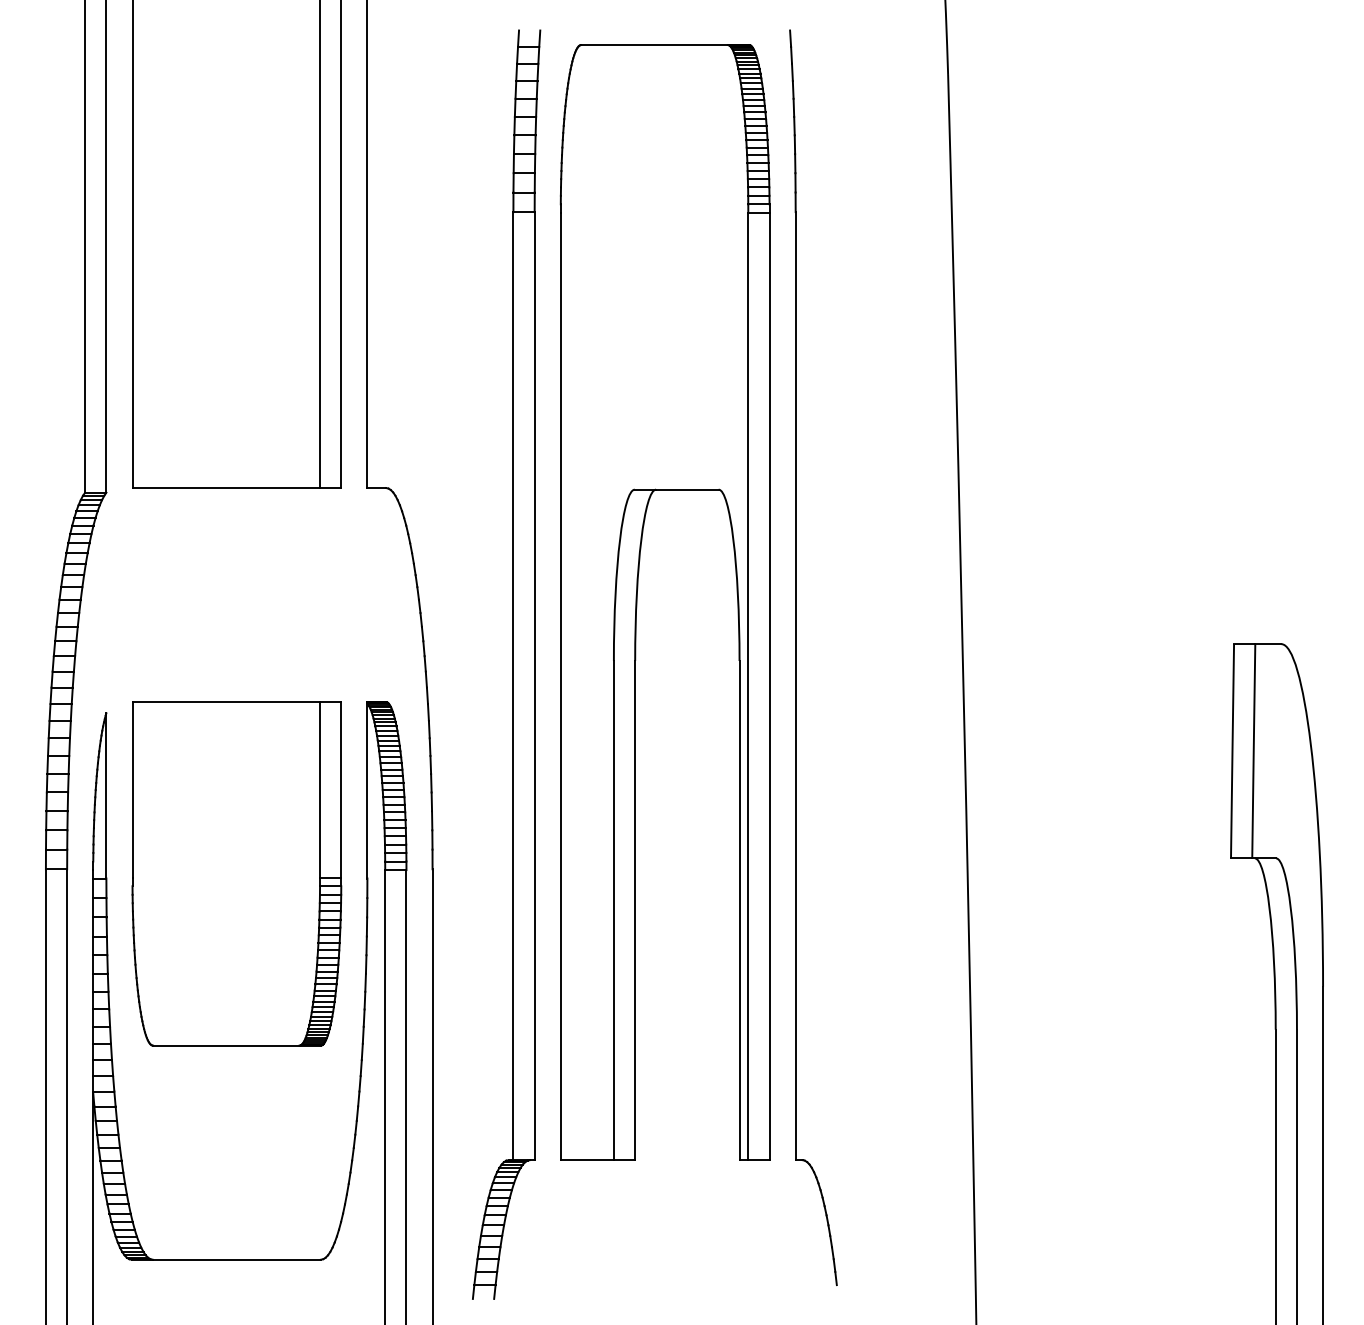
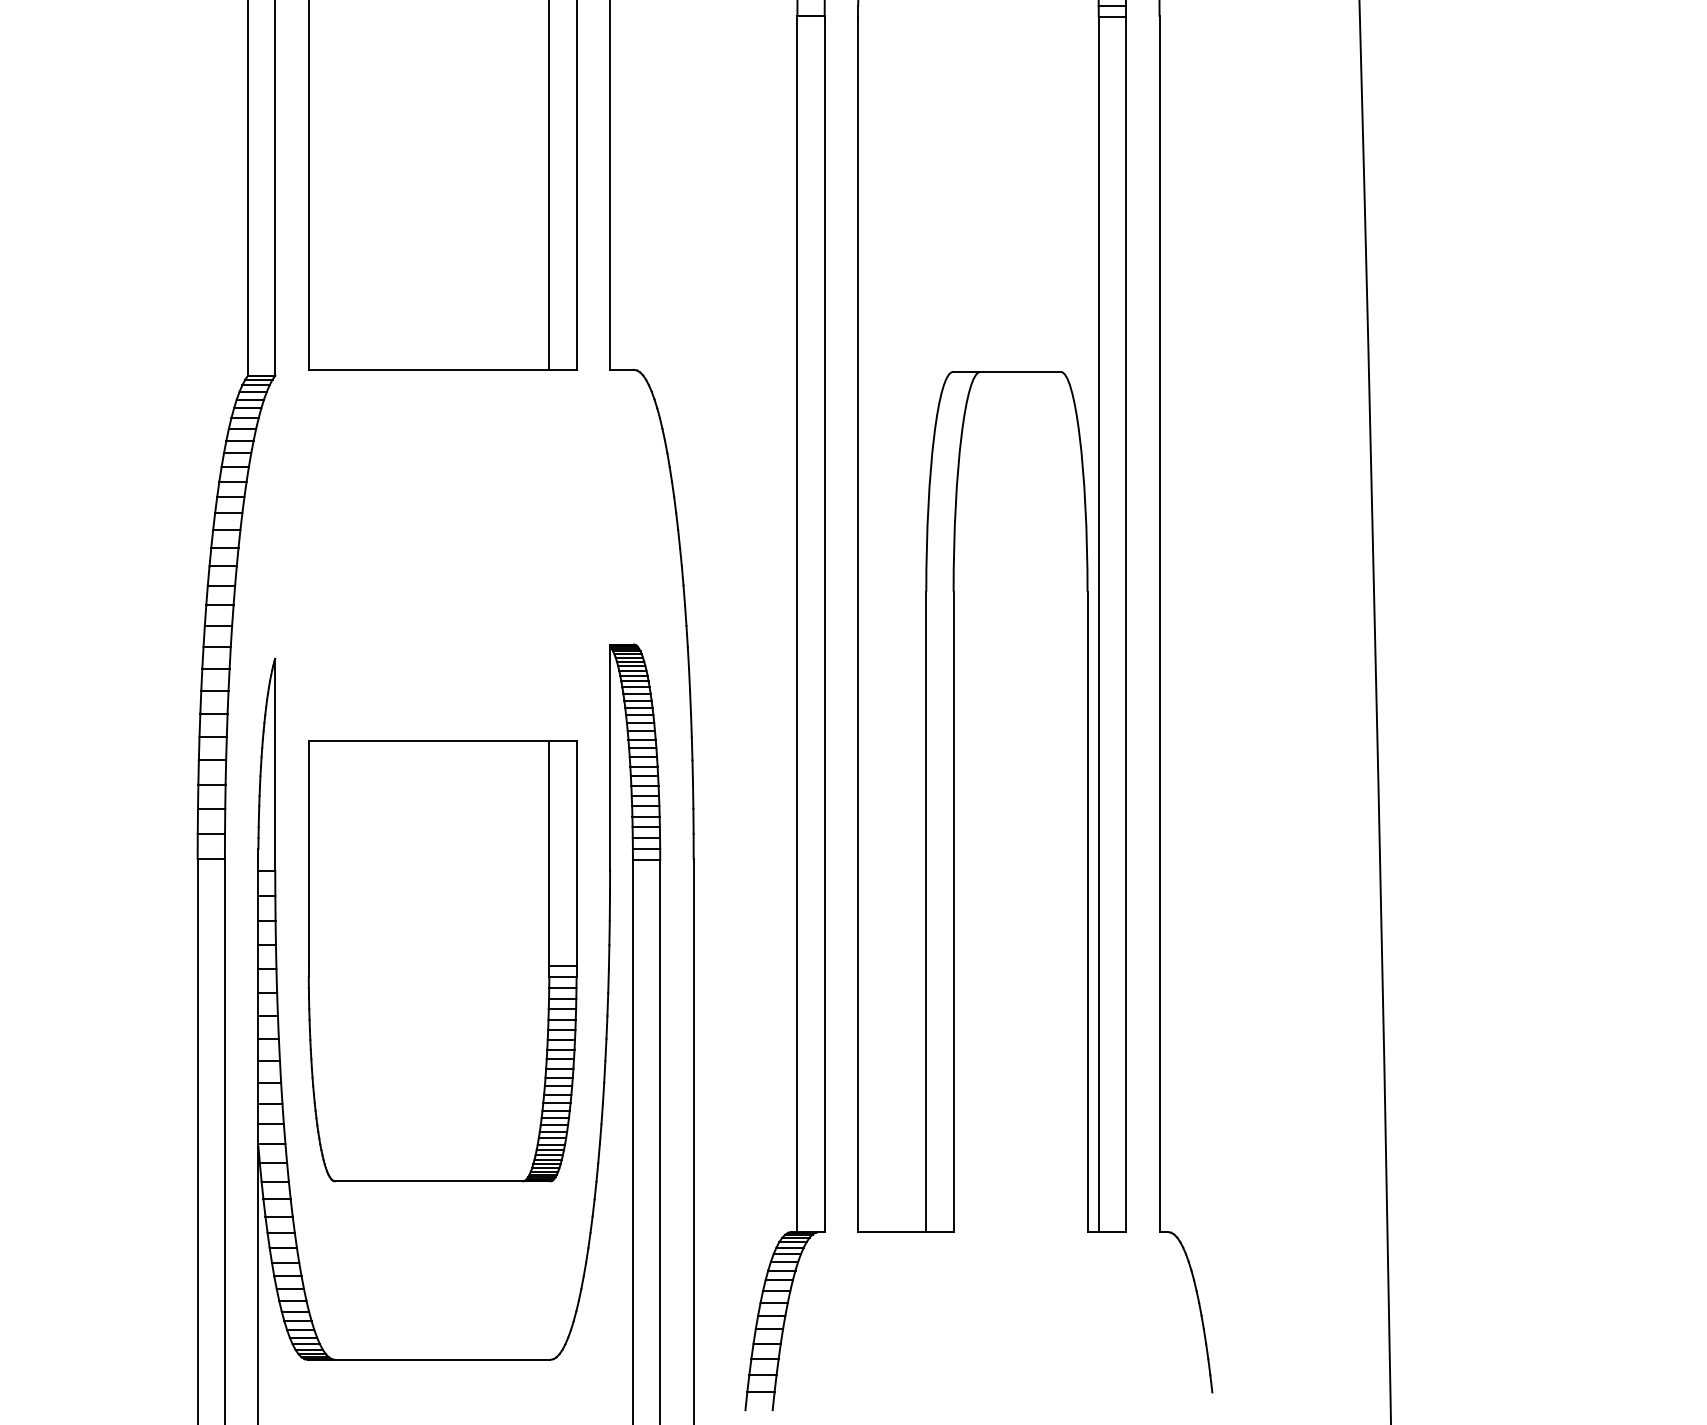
part: (236, 873) -> (442, 960), moved

